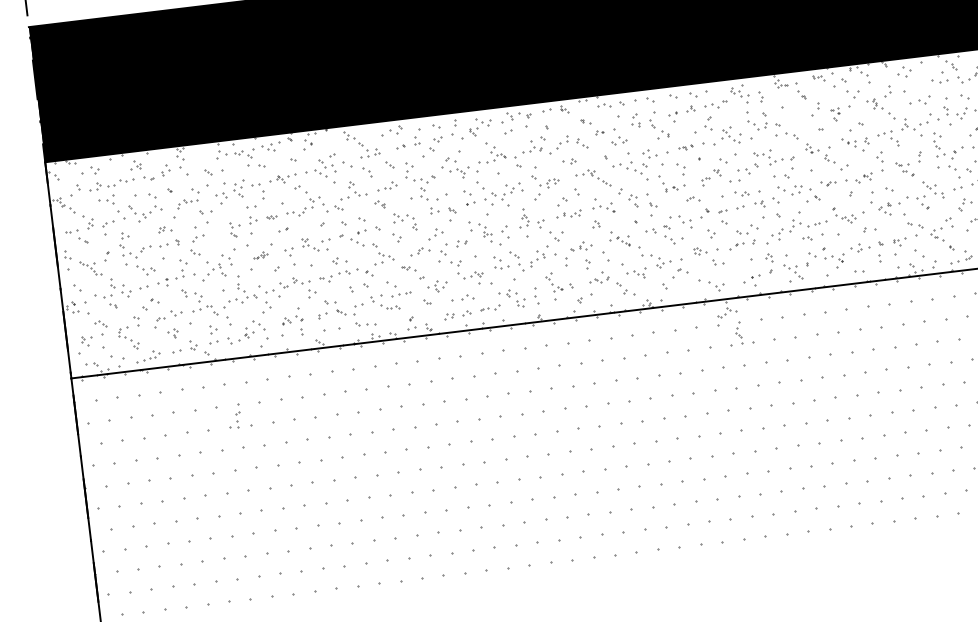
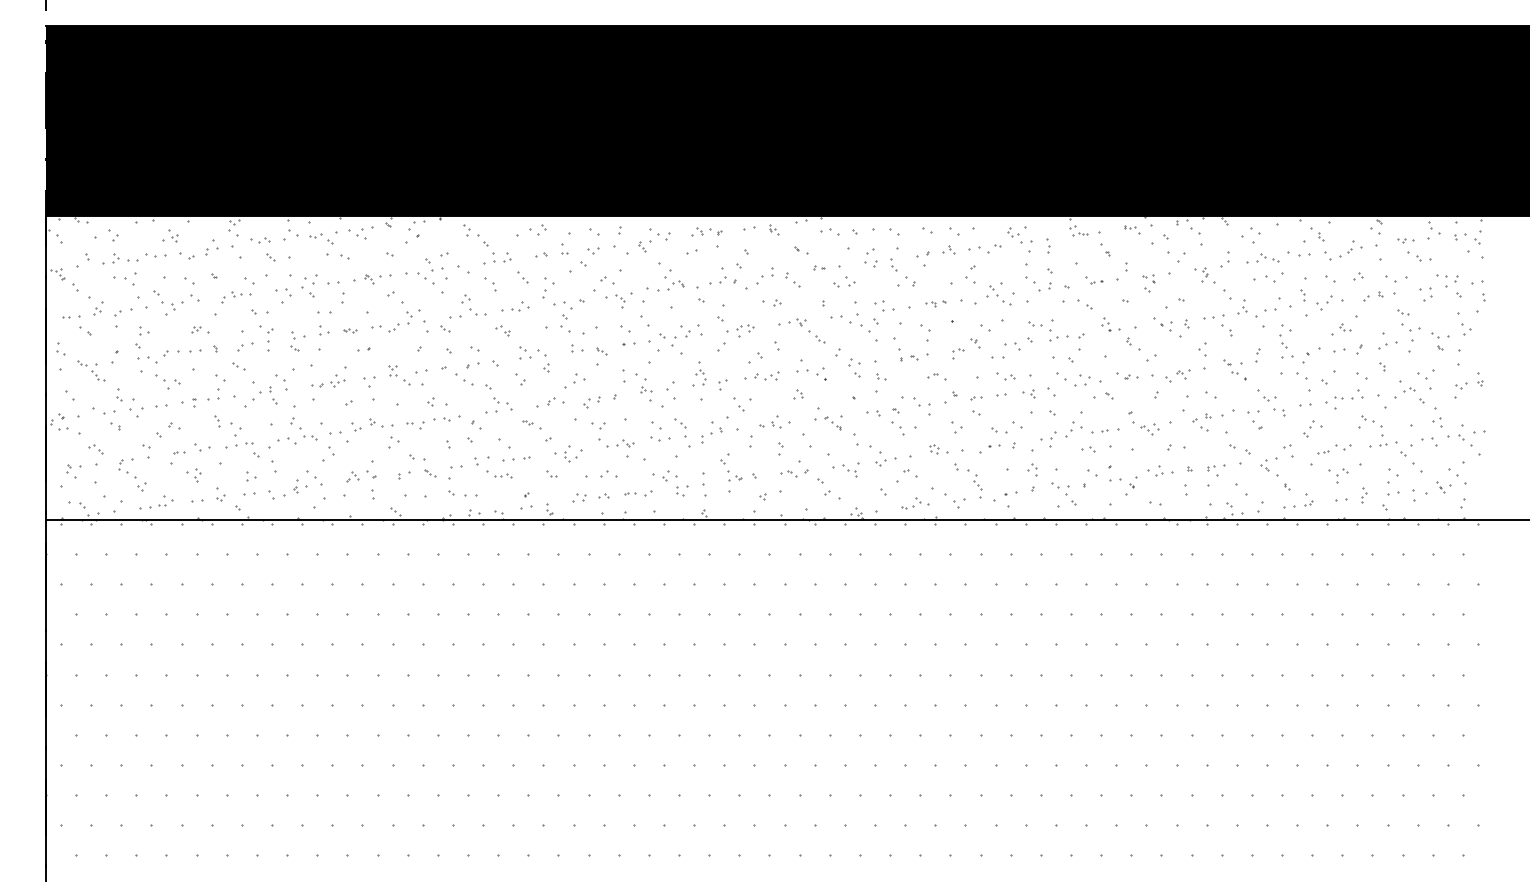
part: (917, 86) -> (1267, 257), added
part: (516, 116) -> (706, 231), size x0.71
part: (796, 117) -> (1094, 280), added
part: (199, 160) -> (260, 240), added
part: (449, 247) -> (591, 402), size x0.62
part: (260, 254) -> (328, 380), size x1.67
part: (727, 312) -> (915, 503), moved
part: (738, 336) -> (977, 486), moved
part: (238, 419) -> (270, 339), moved

